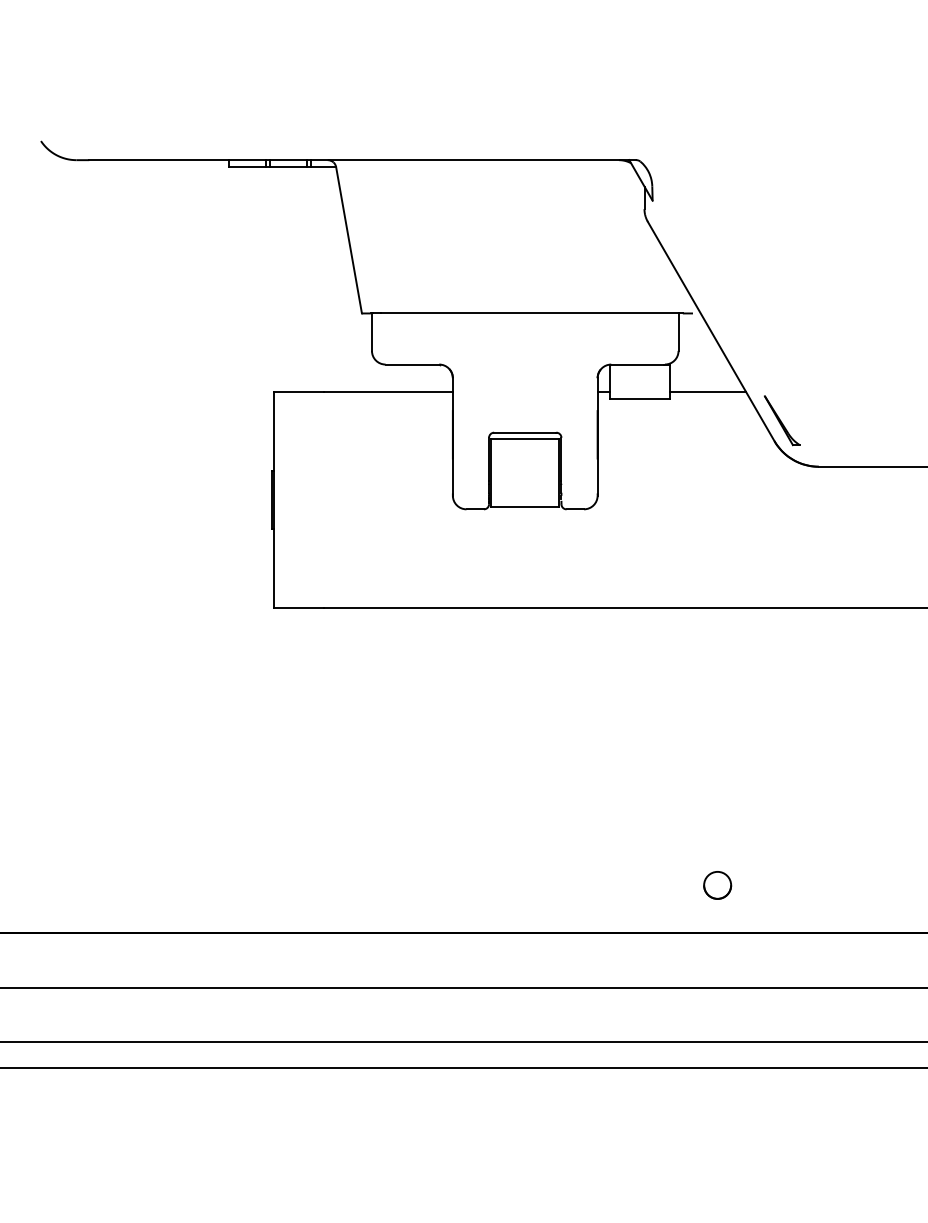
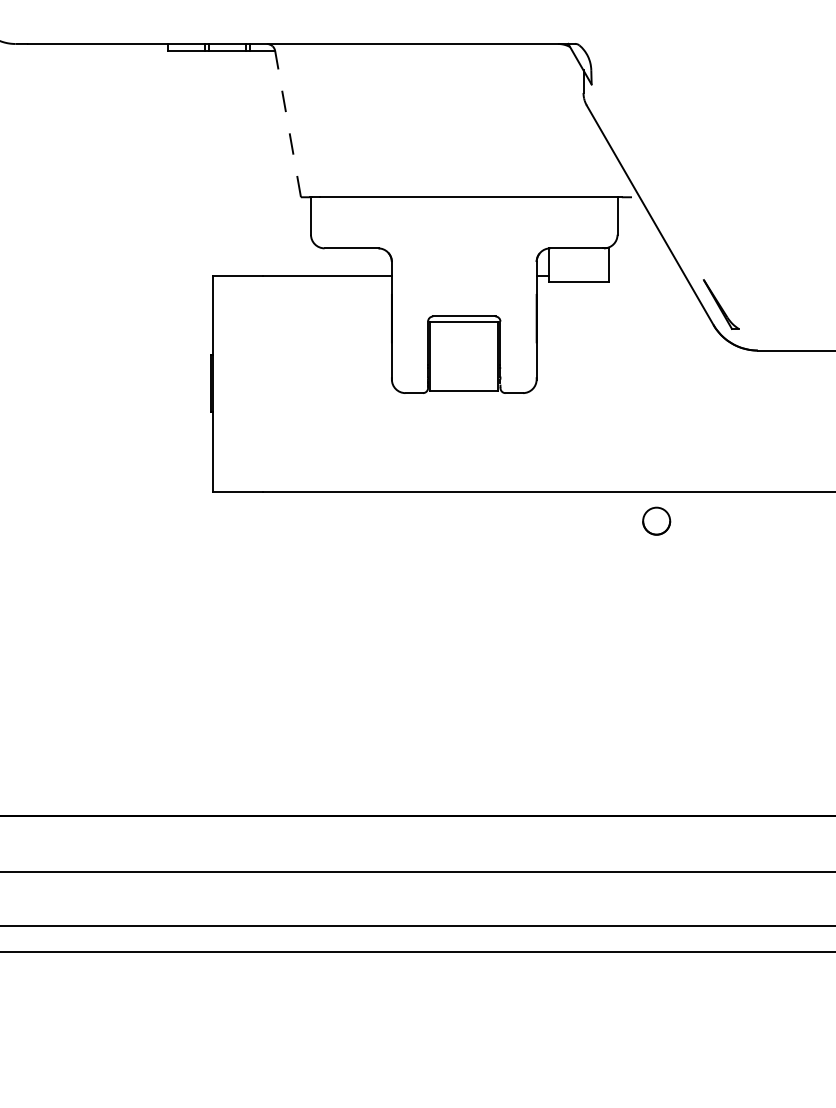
line: (348, 239) -> (287, 123), solid -> dashed
line: (707, 391) -> (646, 275), removed
circle: (717, 885) -> (656, 521), moved

